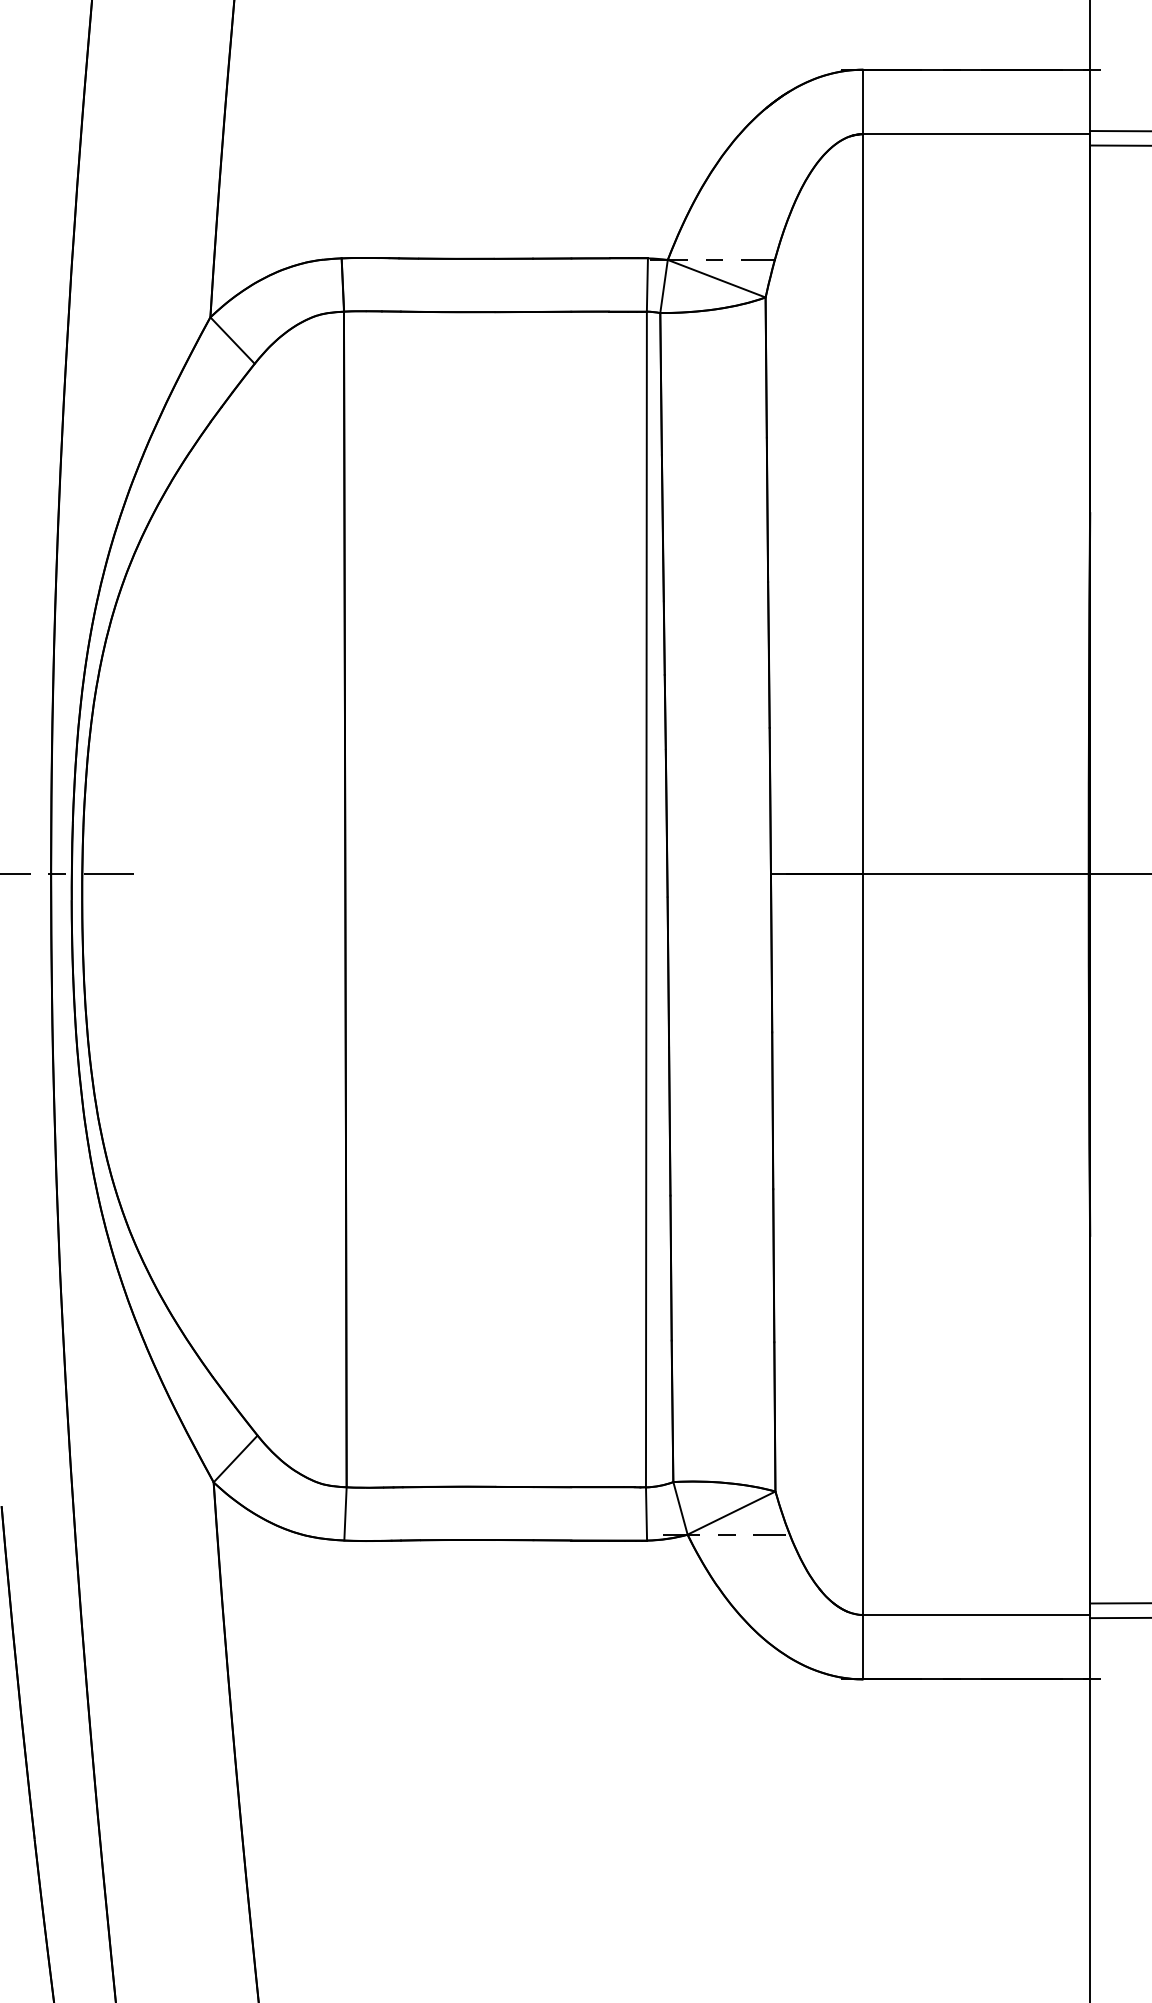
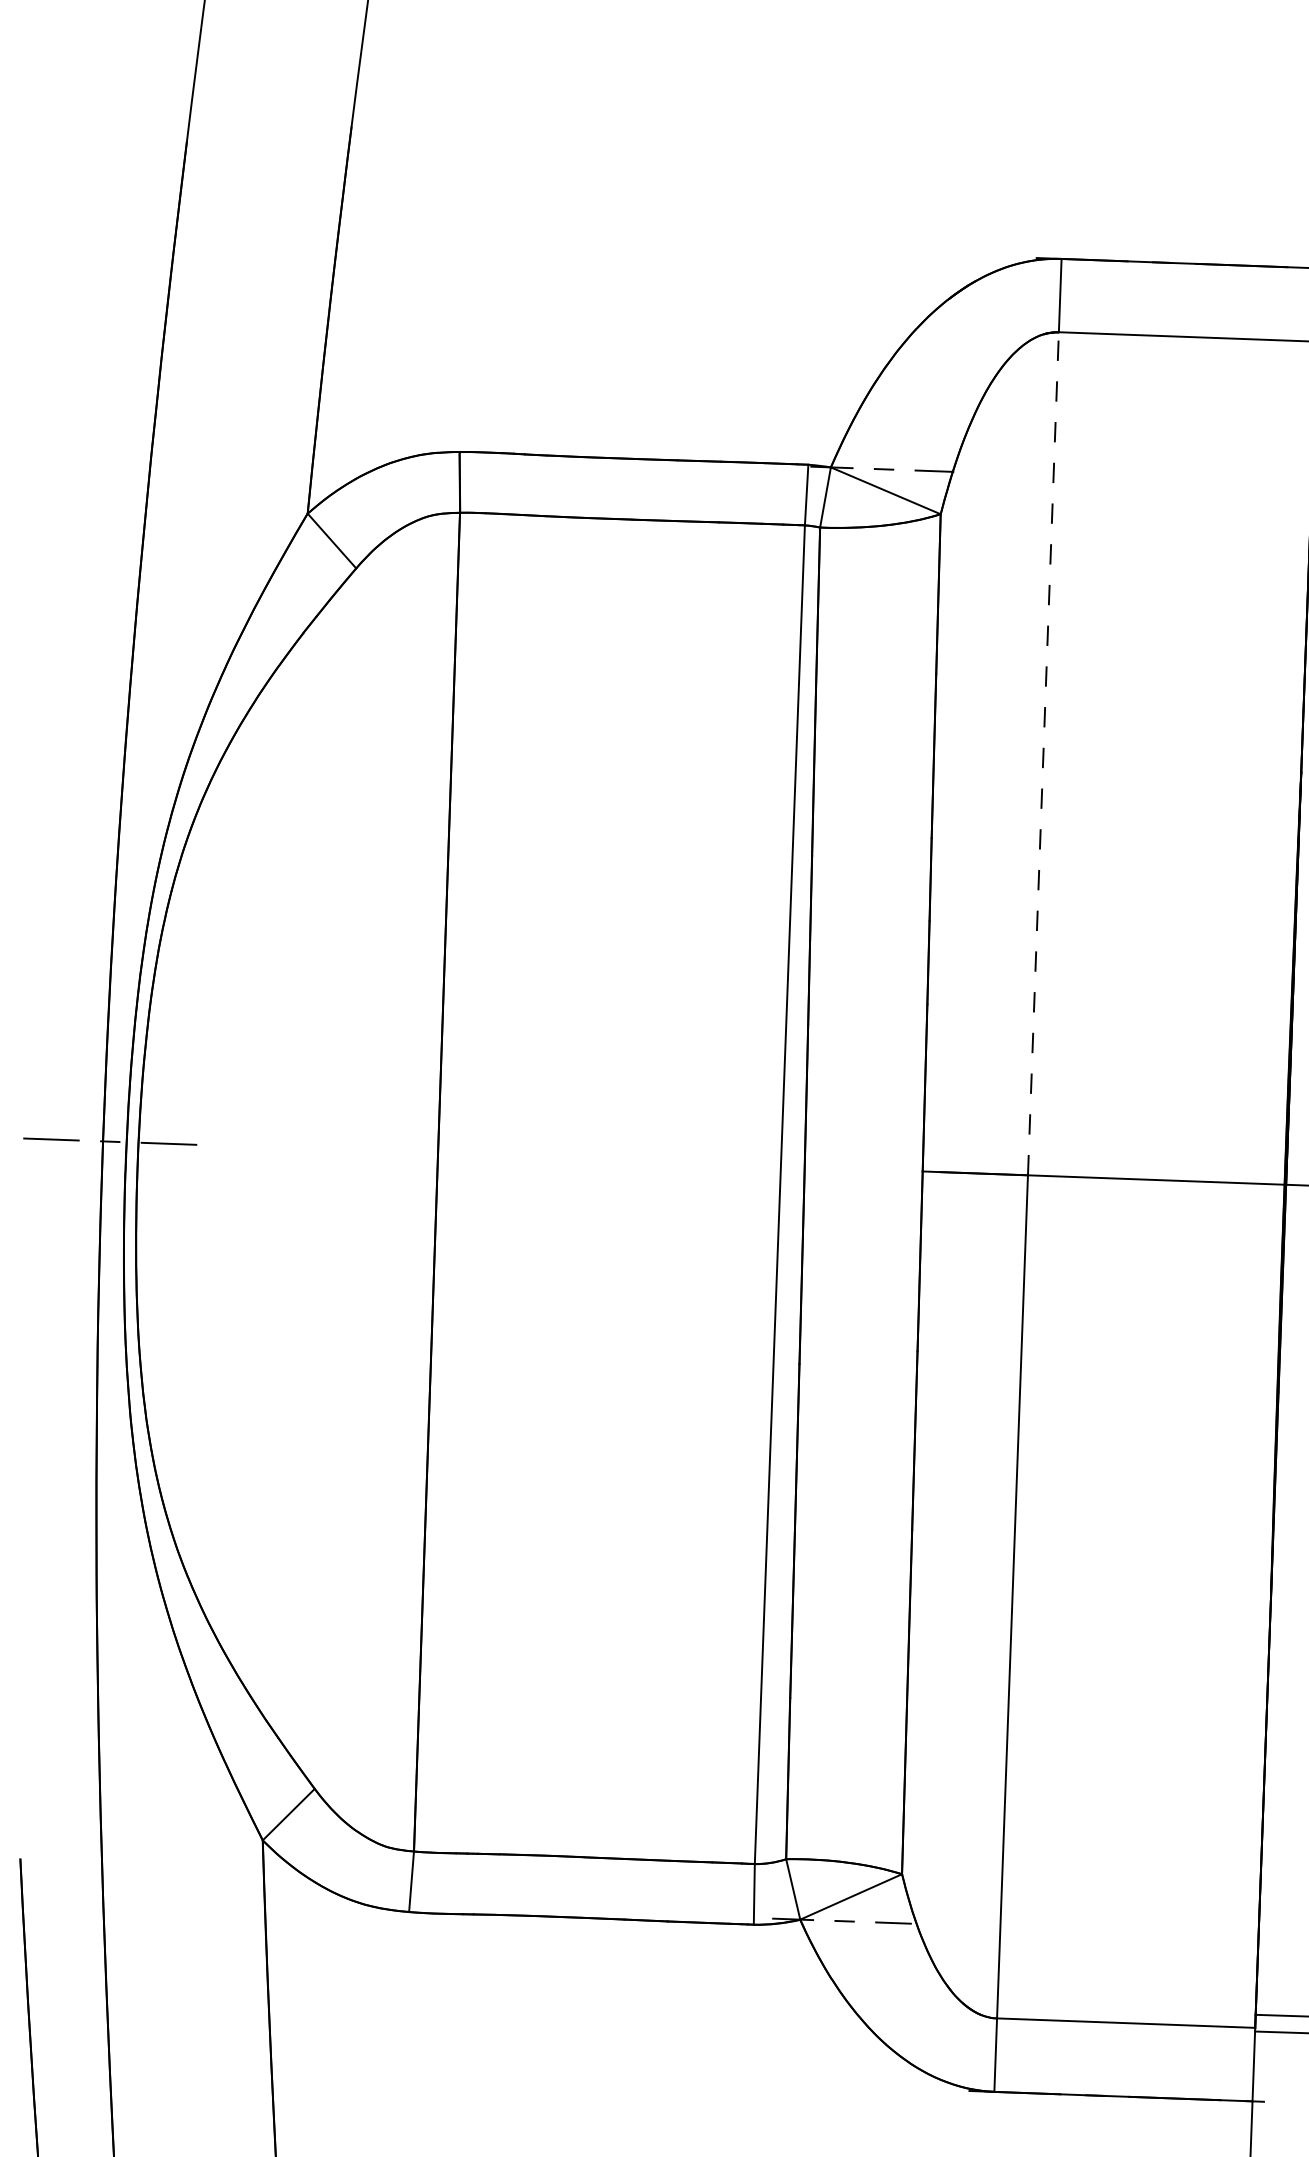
line: (863, 503) -> (1043, 752), solid -> dashed

